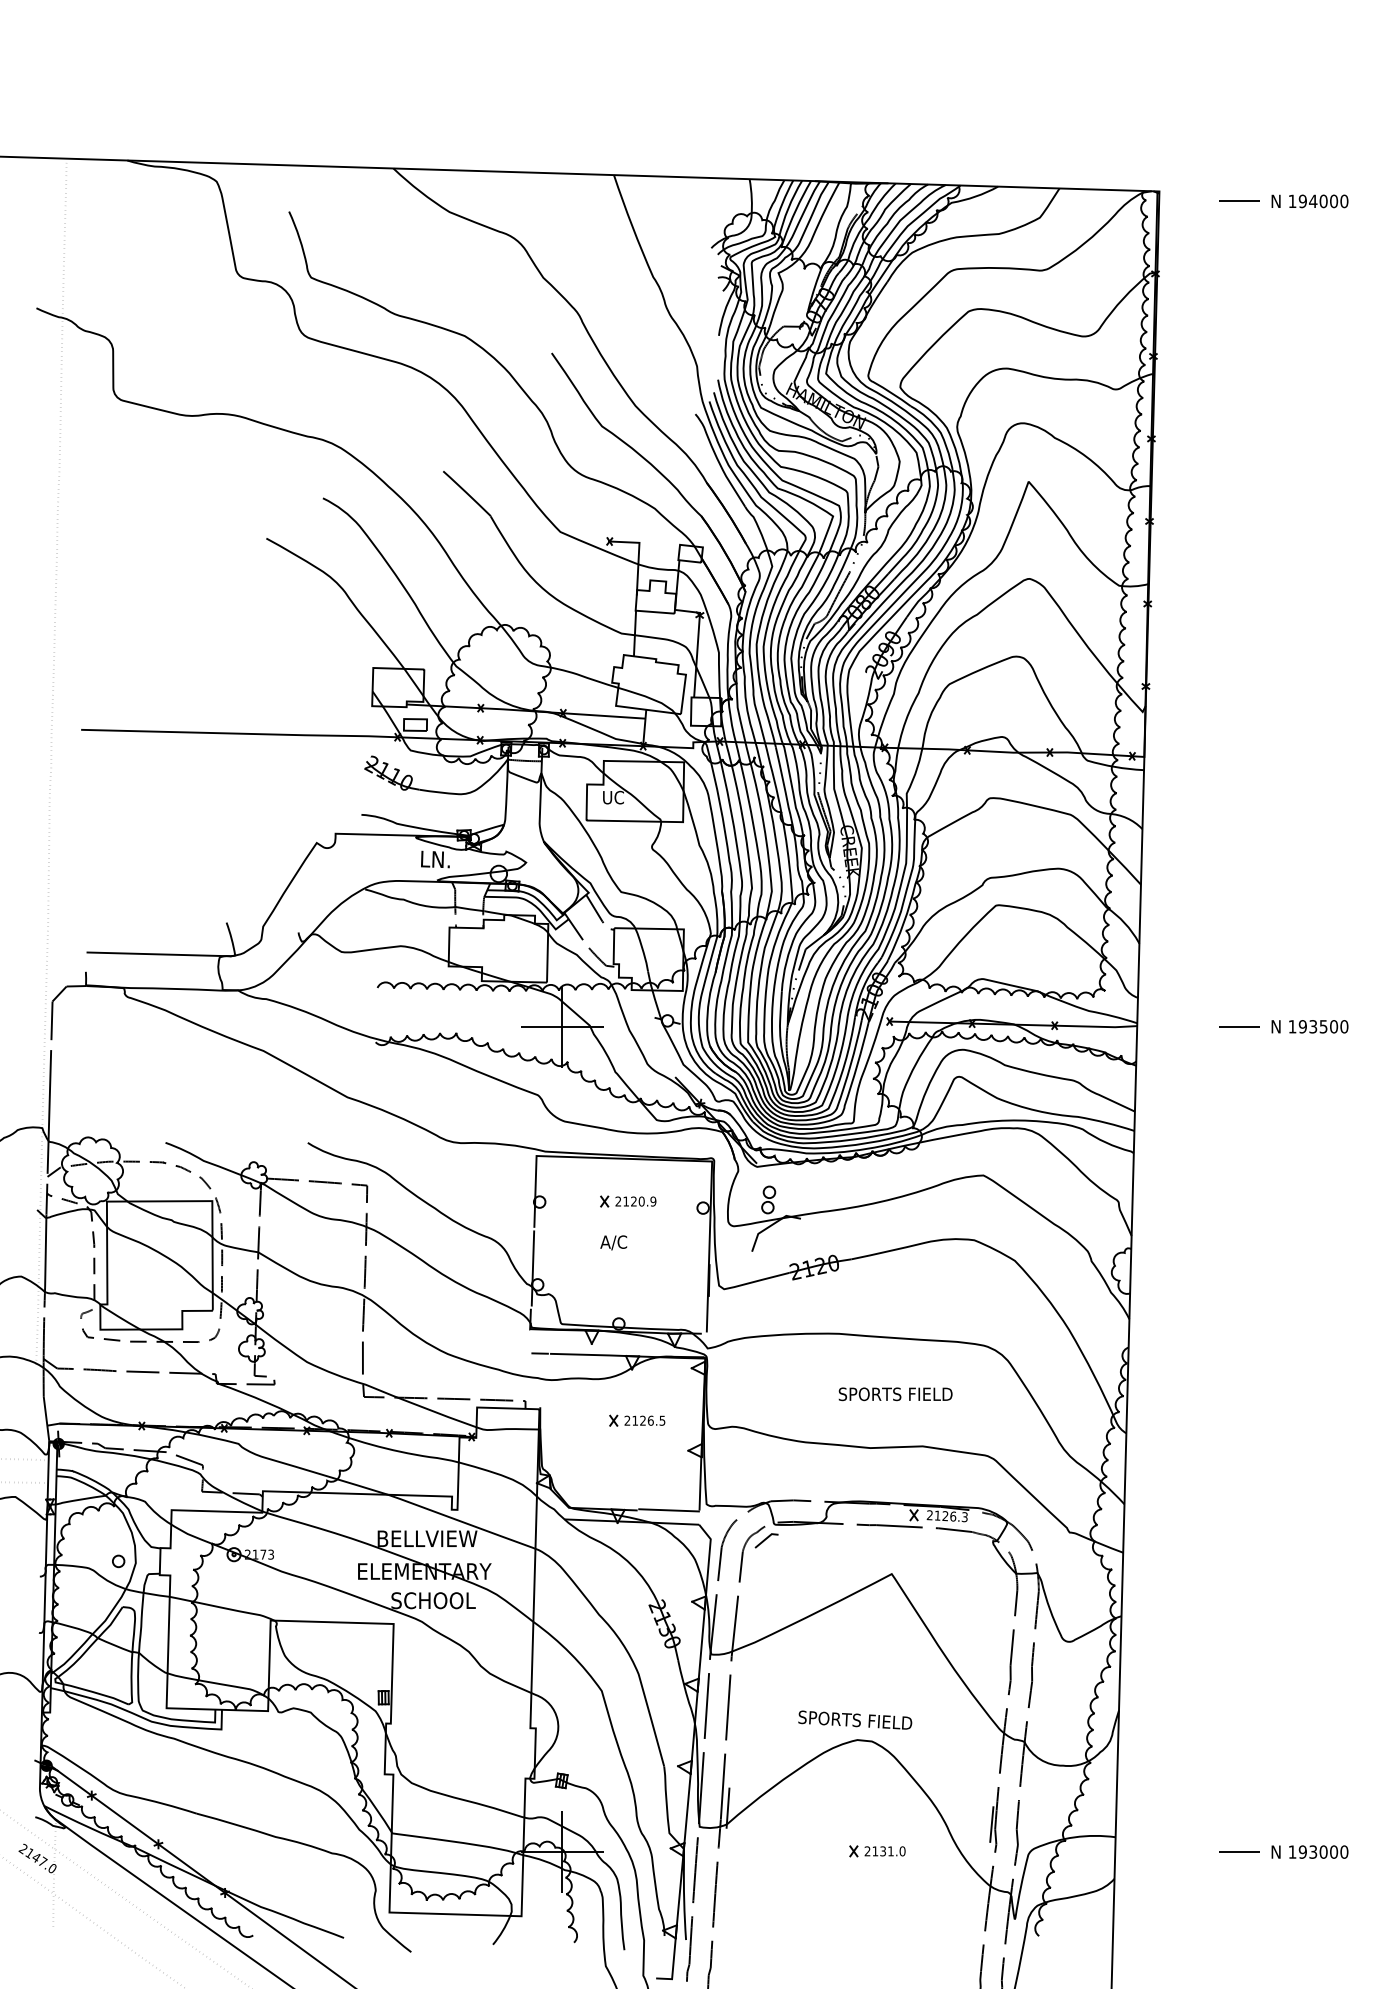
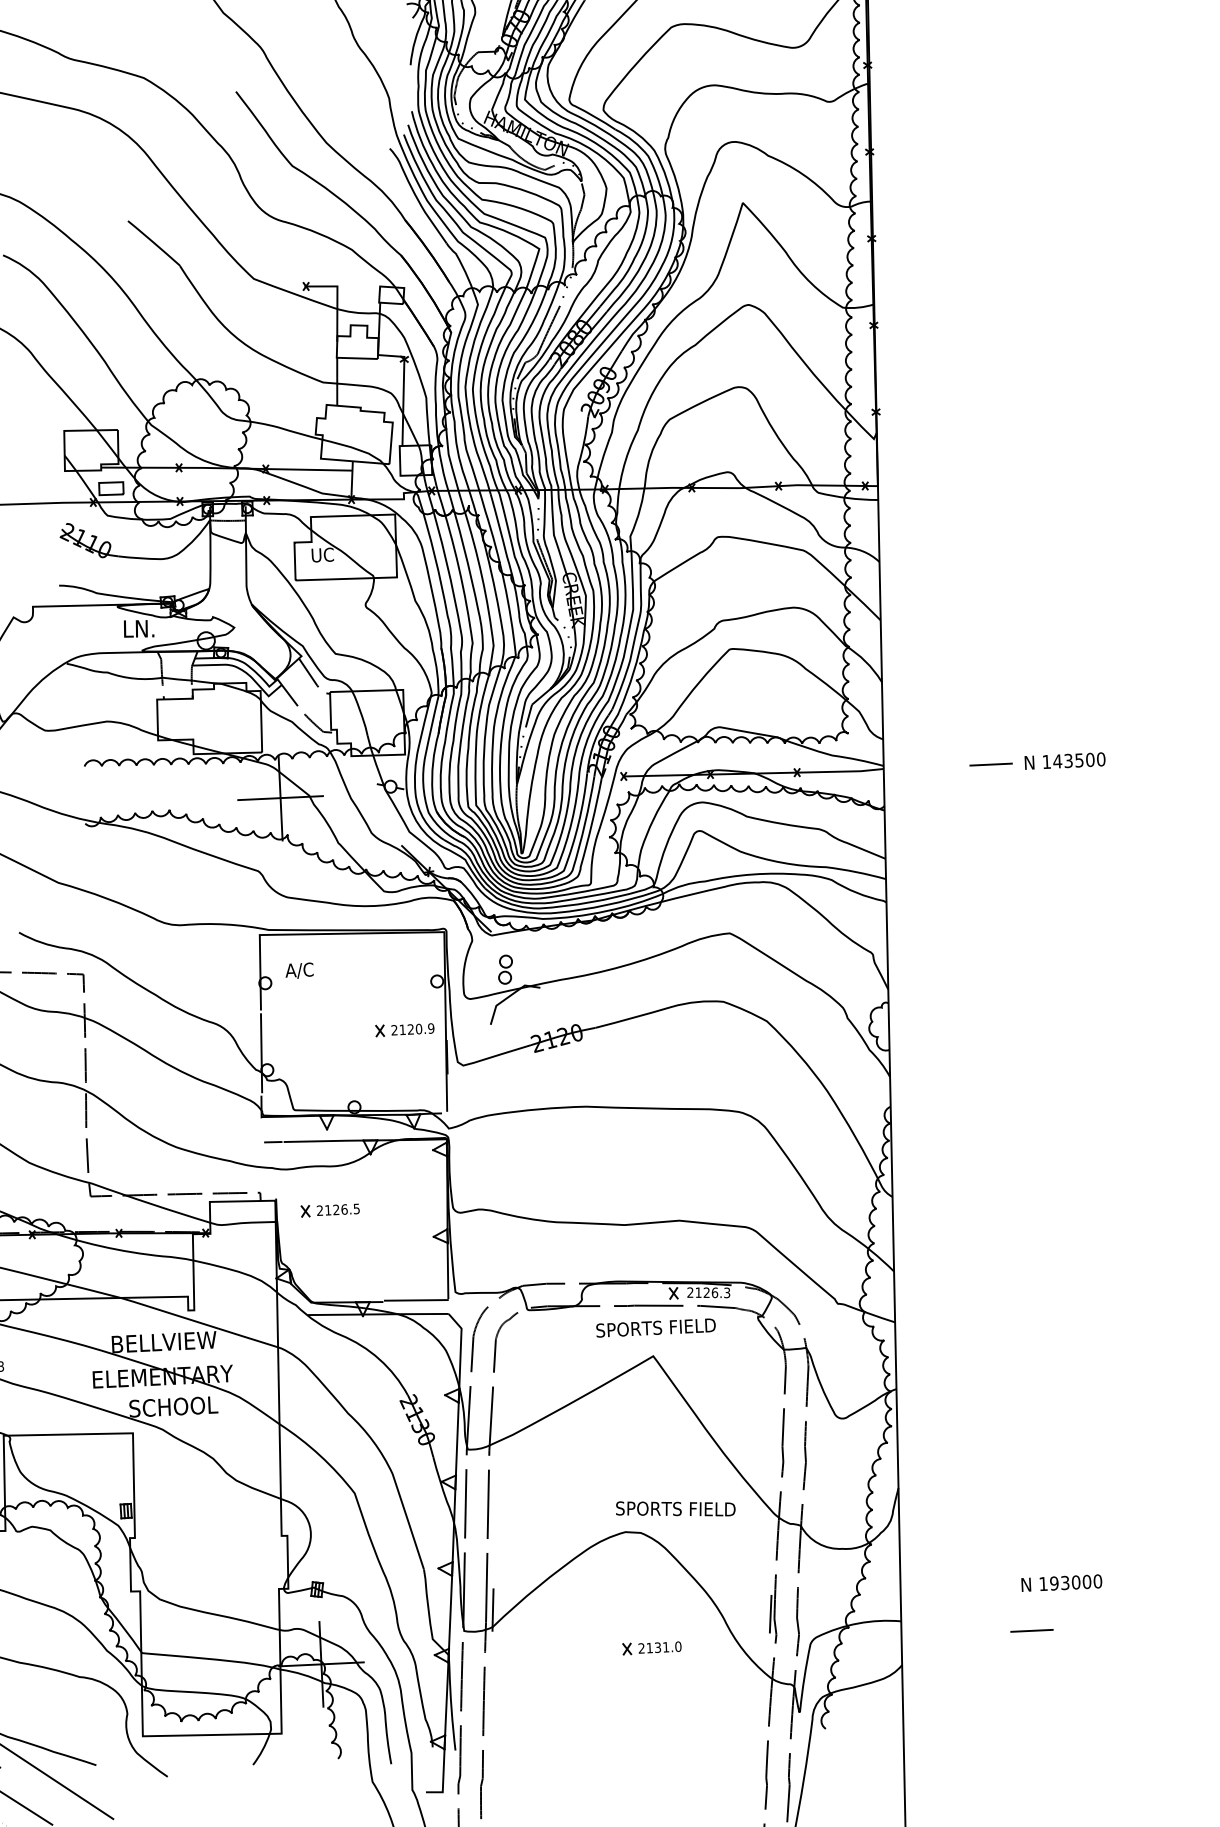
text: (1302, 1026) -> (1057, 761), 193500 -> 143500
part: (628, 1201) -> (405, 1029), moved
text: (613, 1242) -> (299, 970), moved
text: (895, 1394) -> (655, 1328), moved
part: (637, 1420) -> (330, 1209), moved
line: (766, 1539) -> (520, 1326), removed
text: (855, 1719) -> (675, 1508), moved
text: (1309, 1851) -> (1061, 1582), moved

